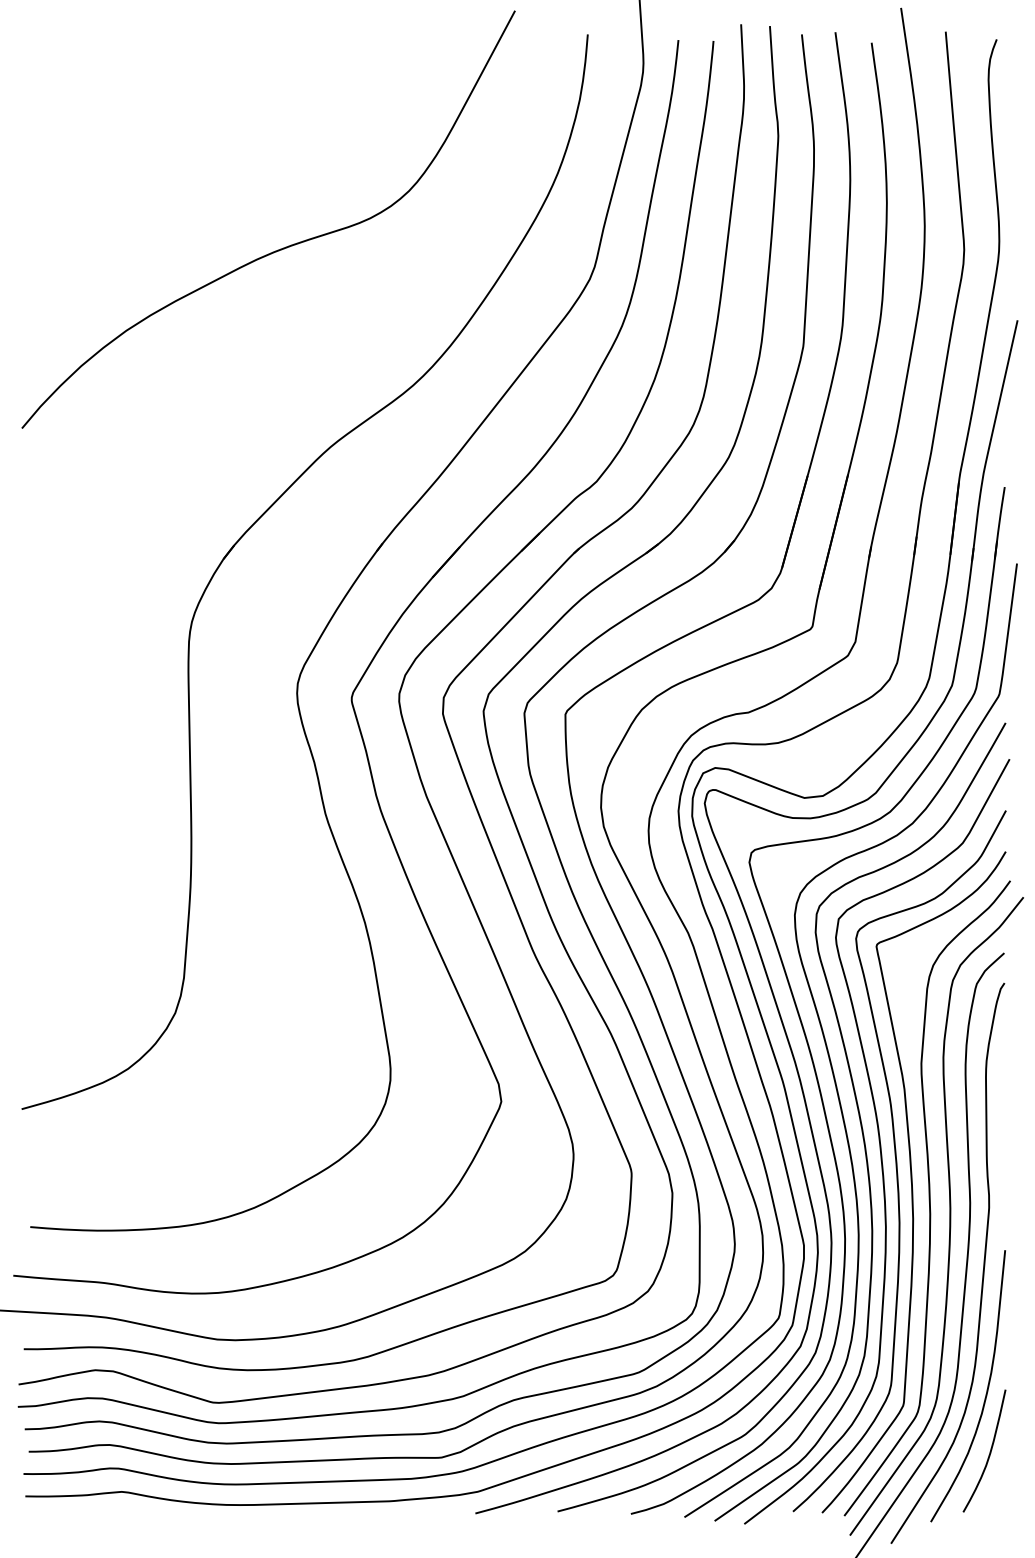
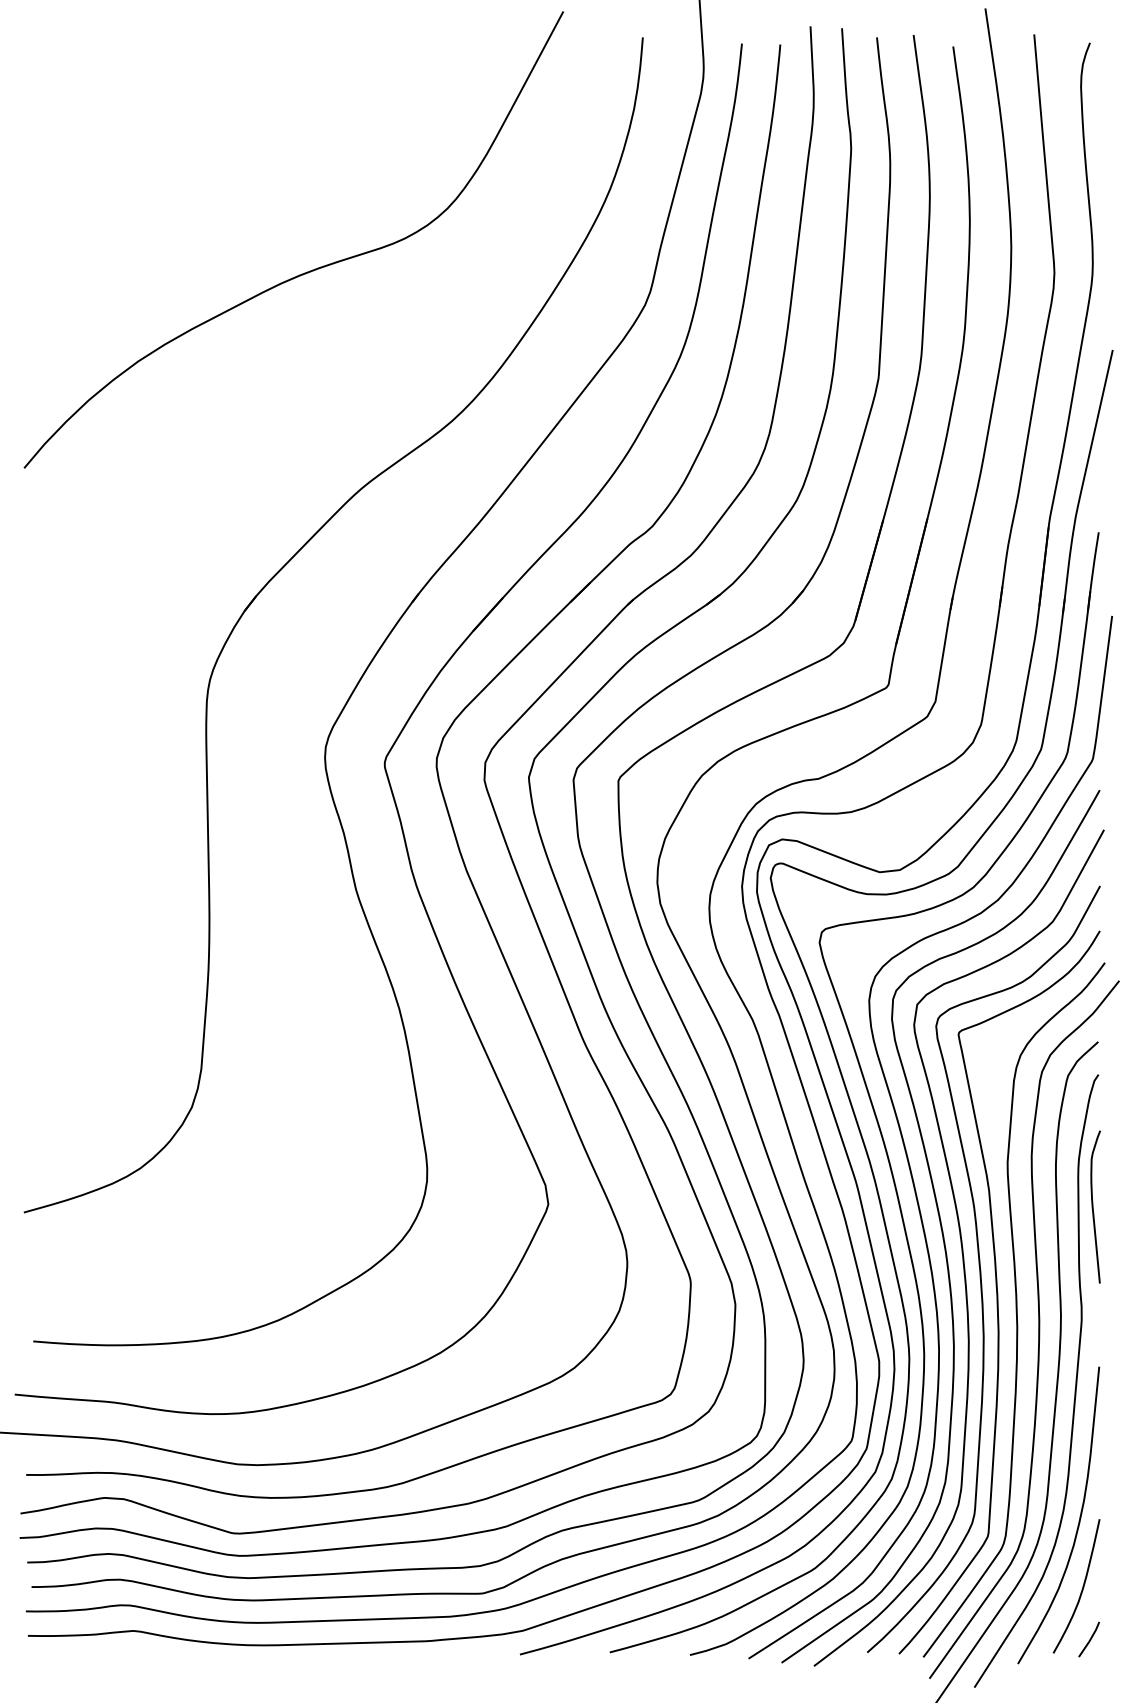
curve: (999, 1103) -> (1093, 1206), added
line: (996, 1499) -> (1089, 1639), added

